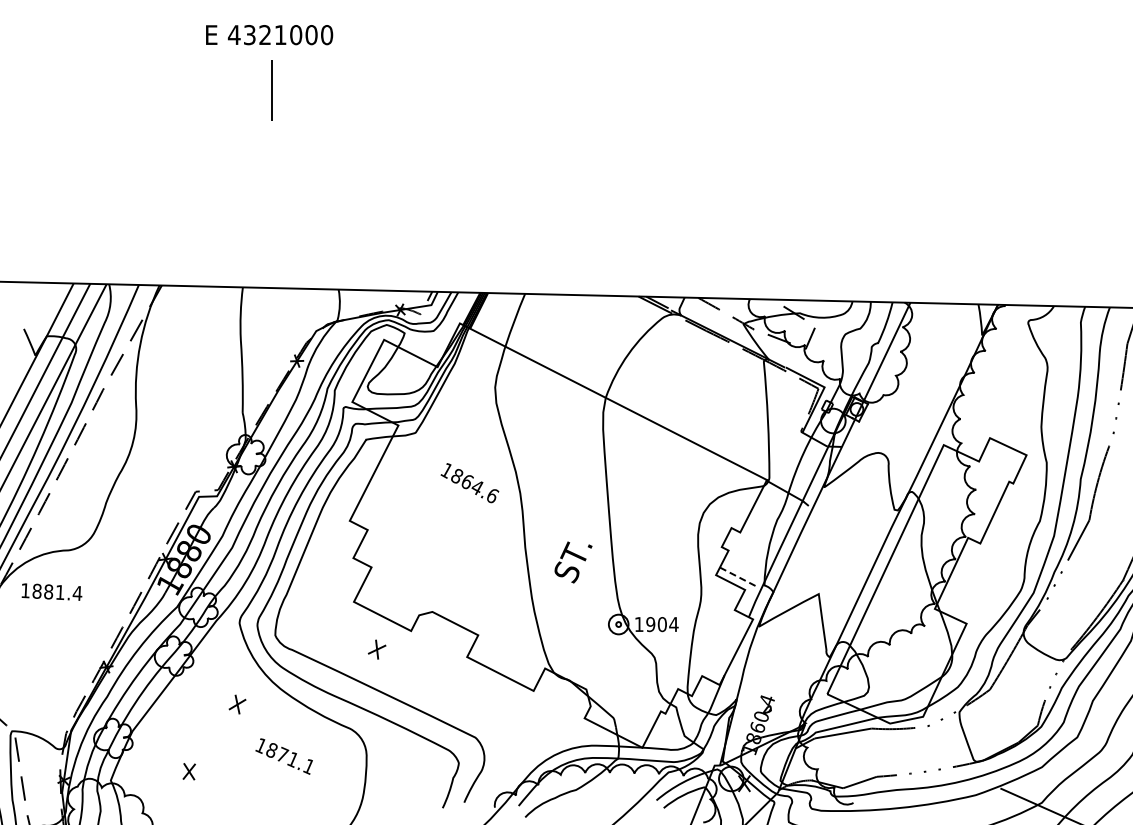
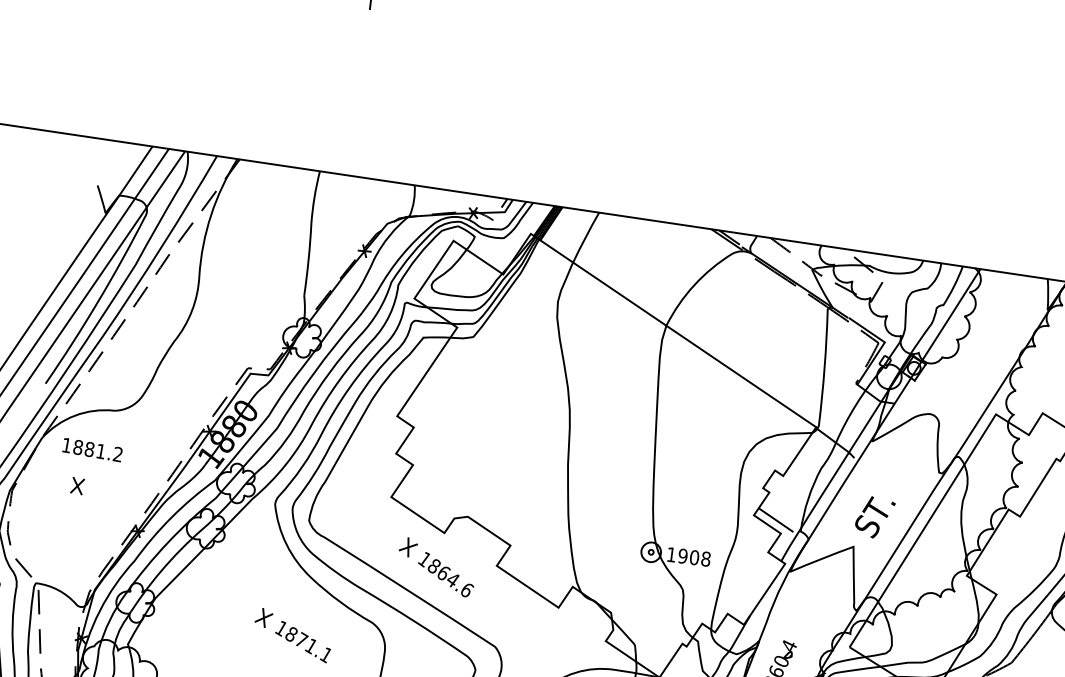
text: (469, 483) -> (445, 575), moved
text: (573, 562) -> (875, 517), moved
line: (739, 577) -> (776, 520), dashed -> solid
text: (77, 592) -> (118, 453), 1881.4 -> 1881.2
text: (673, 624) -> (705, 559), 1904 -> 1908
part: (237, 704) -> (263, 617), moved
part: (188, 771) -> (76, 485), moved

